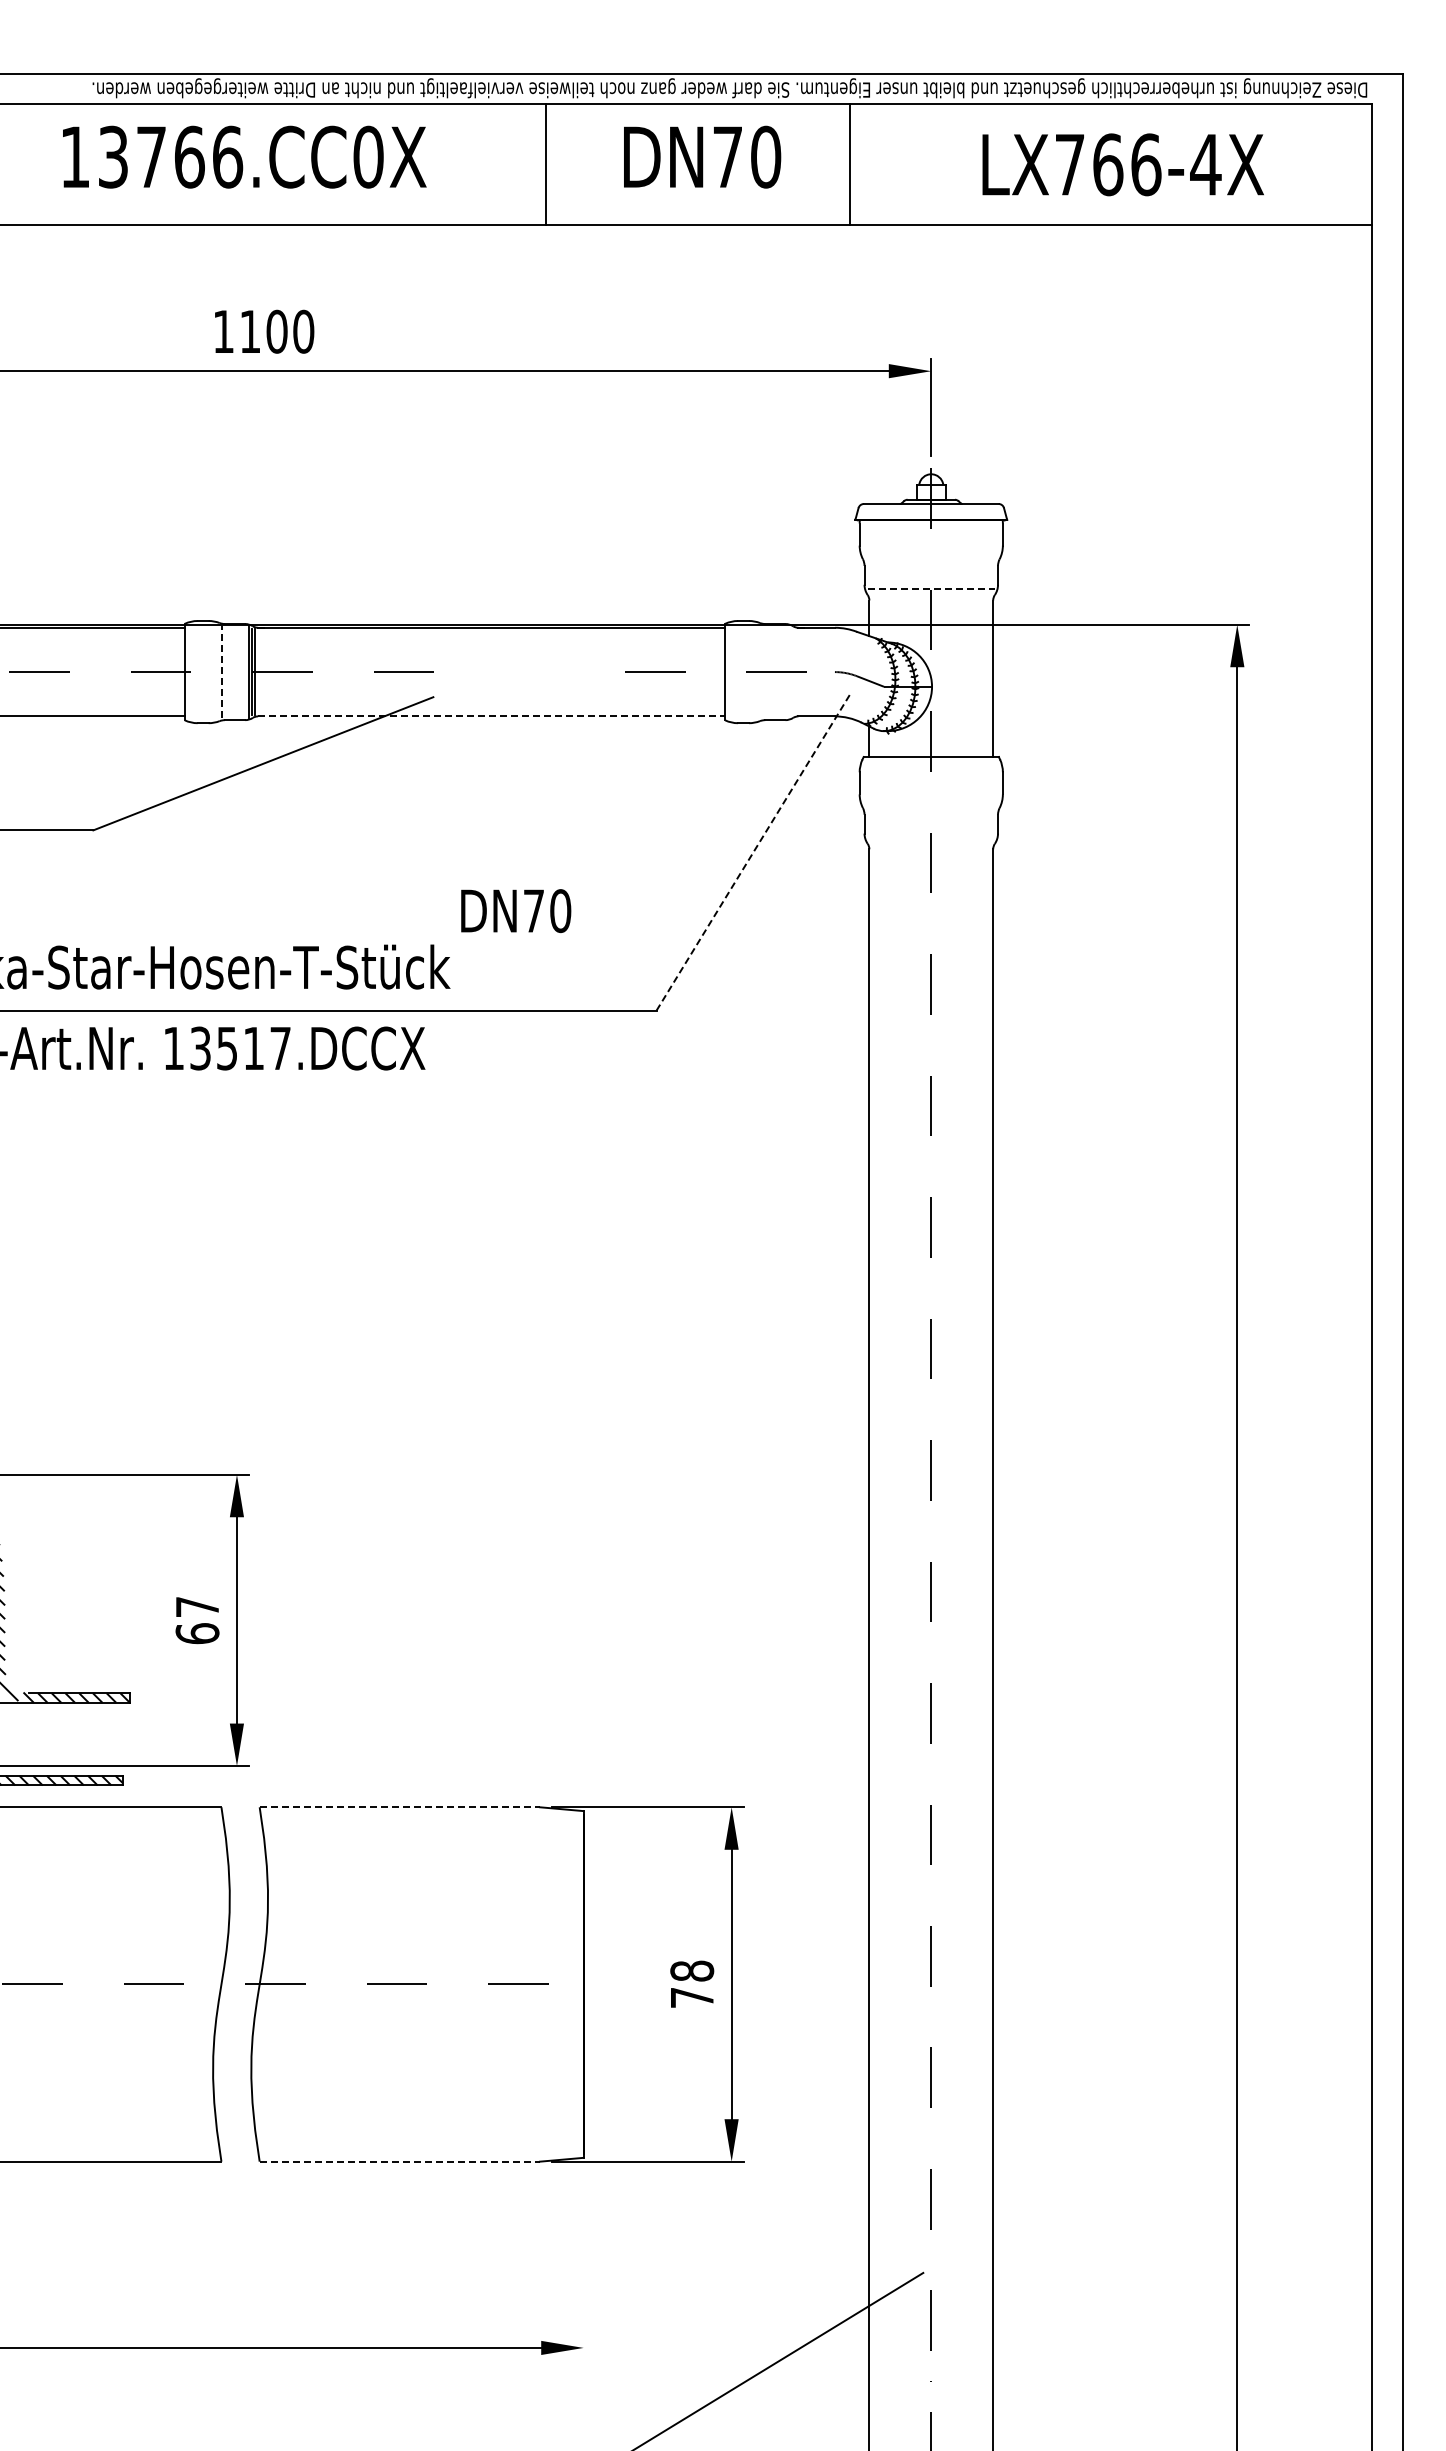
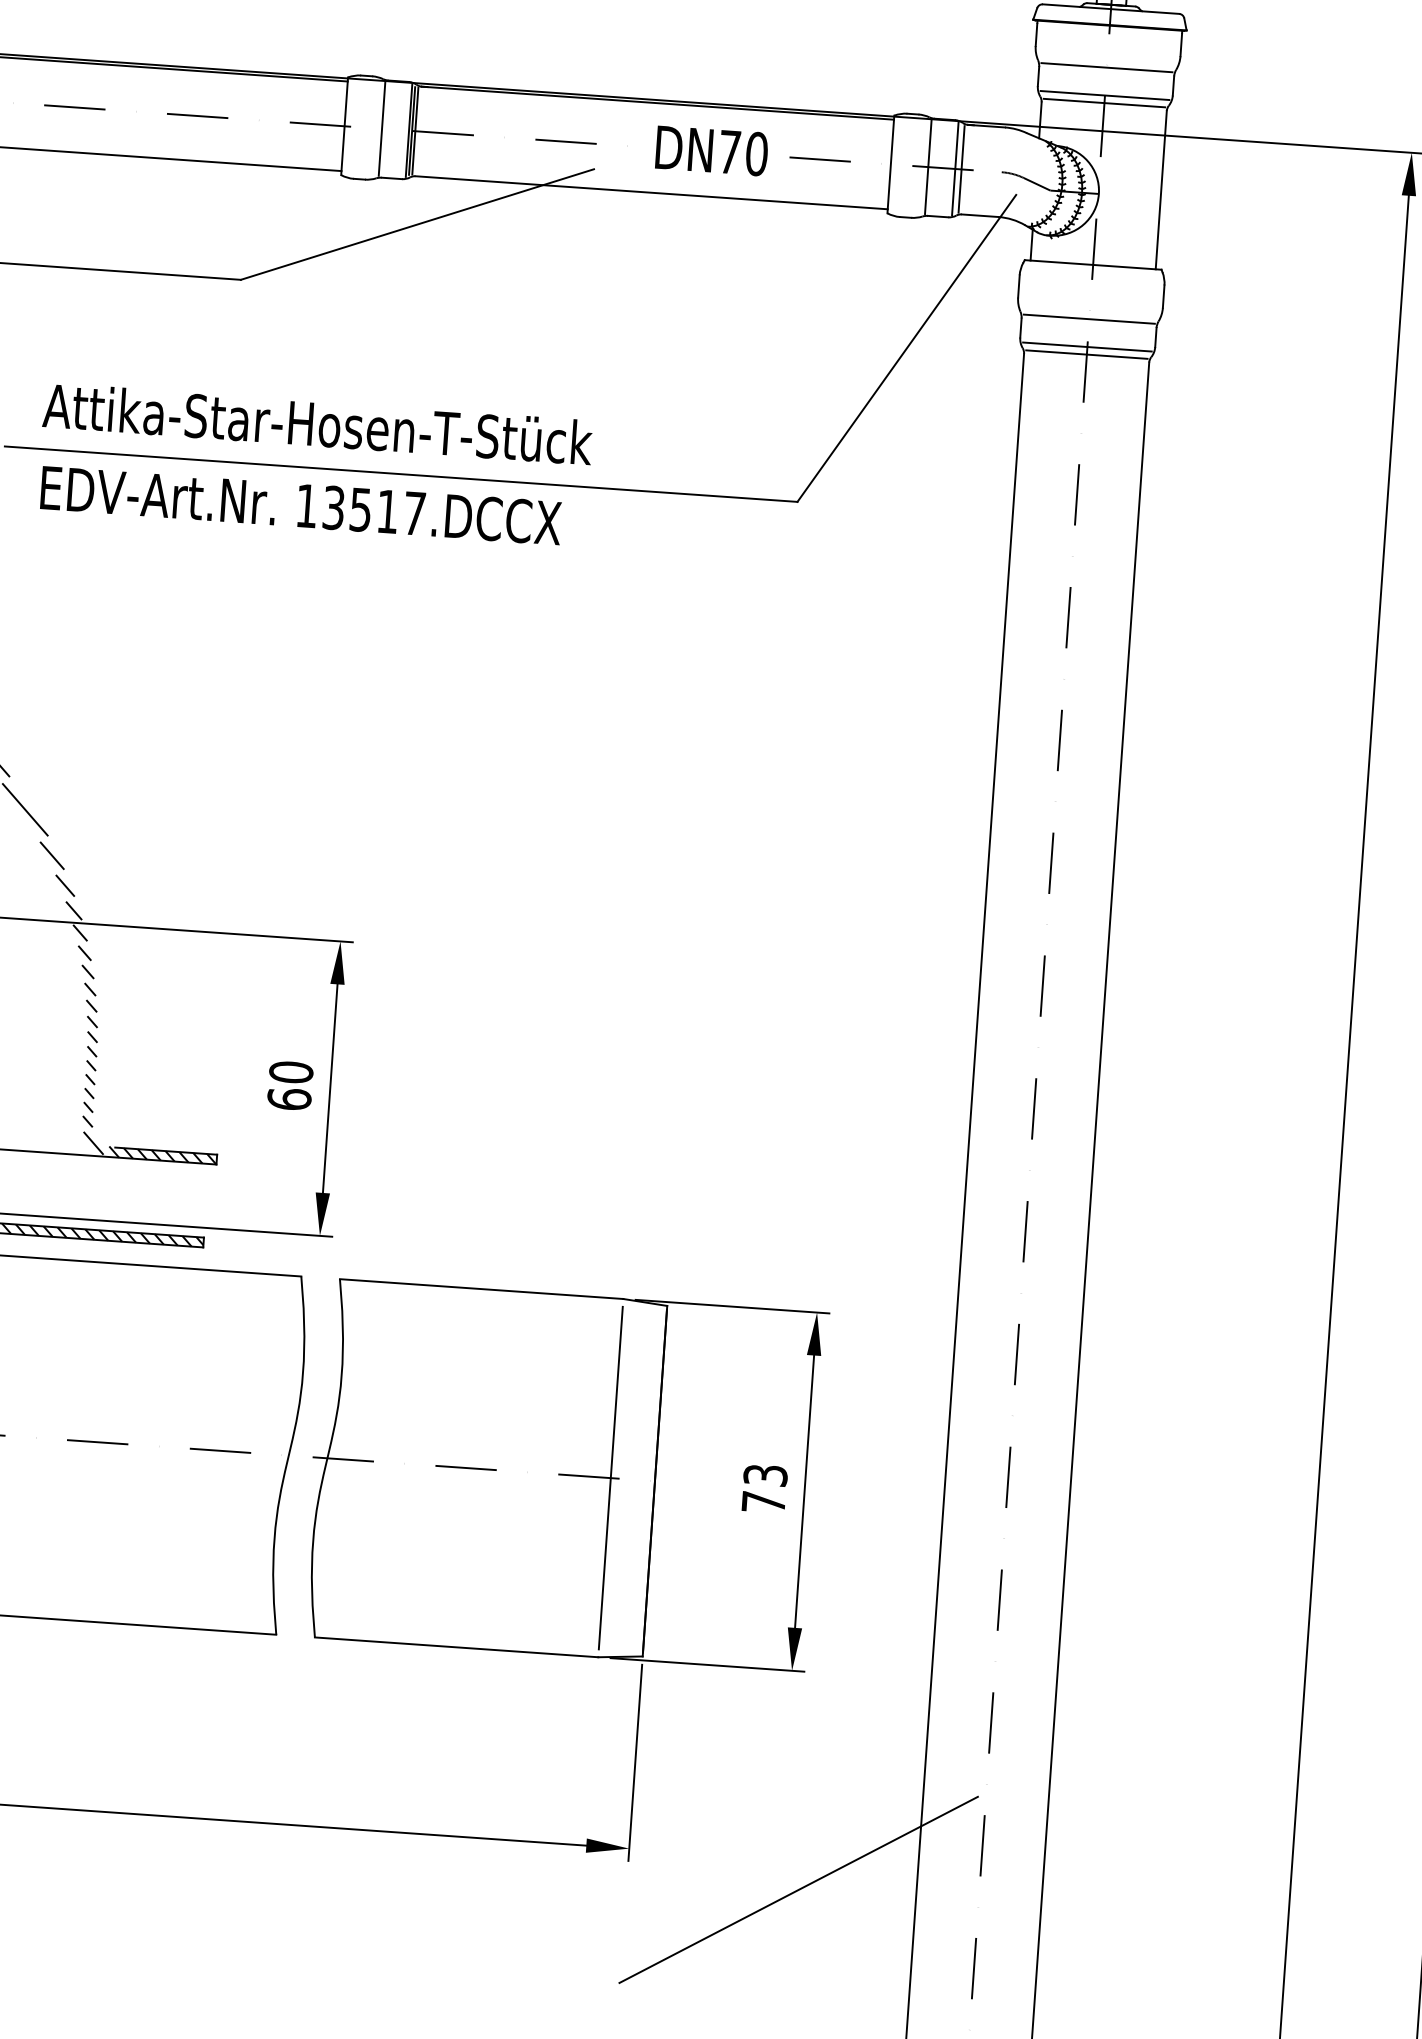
line: (931, 561) -> (1107, 67), added
line: (931, 589) -> (1105, 95), dashed -> solid
line: (931, 596) -> (1104, 102), added
line: (221, 671) -> (381, 128), dashed -> solid
line: (762, 671) -> (928, 166), added
line: (788, 671) -> (954, 168), added
line: (795, 671) -> (961, 168), added
line: (491, 716) -> (651, 192), dashed -> solid
line: (931, 810) -> (1089, 318), added
line: (930, 838) -> (1086, 347), added
line: (931, 845) -> (1087, 354), added
line: (753, 852) -> (906, 348), dashed -> solid
text: (516, 911) -> (712, 151), moved
text: (197, 1606) -> (291, 1071), 67 -> 60
line: (400, 1807) -> (482, 1289), dashed -> solid
text: (692, 1970) -> (765, 1474), 78 -> 73
line: (539, 1984) -> (610, 1478), added
line: (400, 2161) -> (457, 1647), dashed -> solid
line: (583, 2263) -> (635, 1763), added

